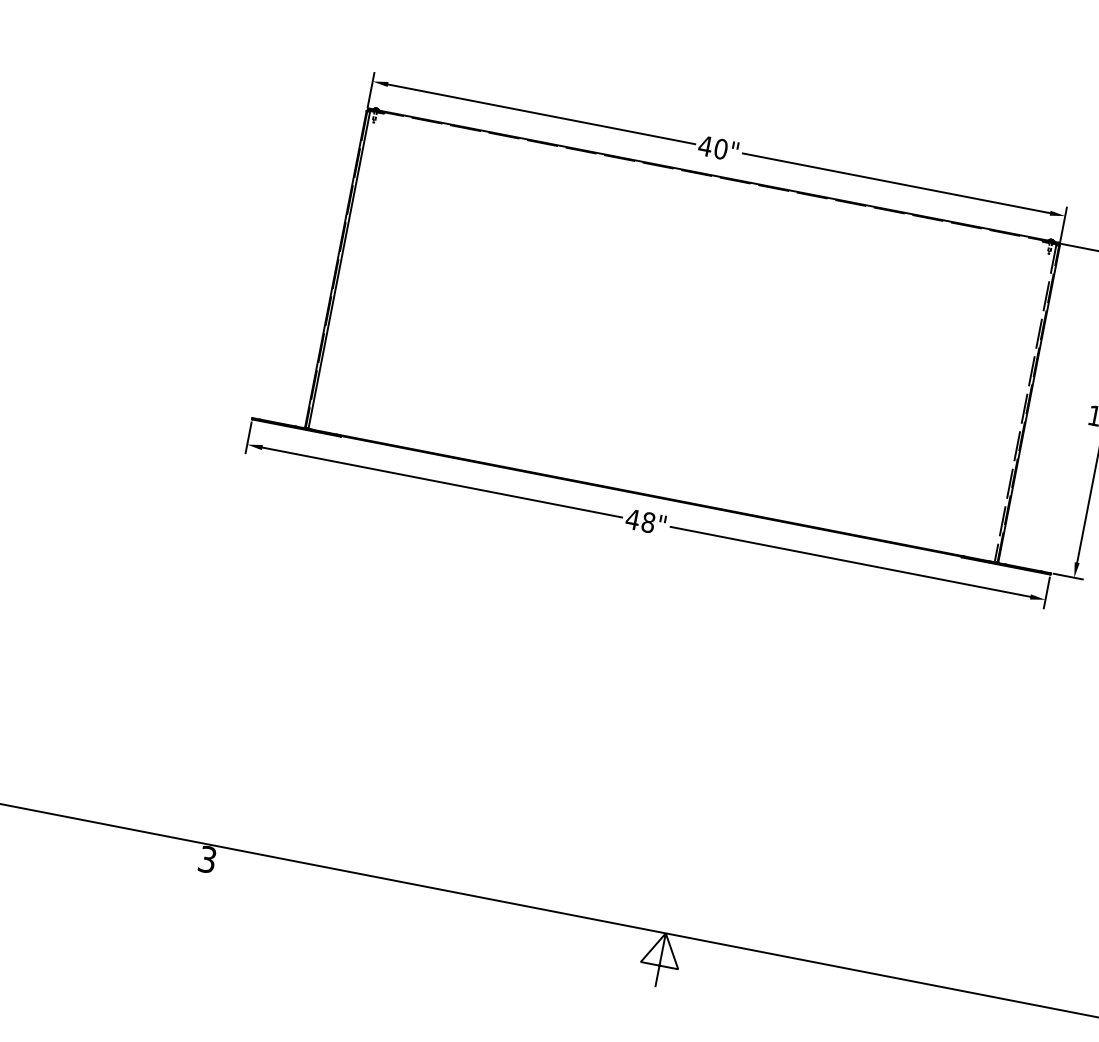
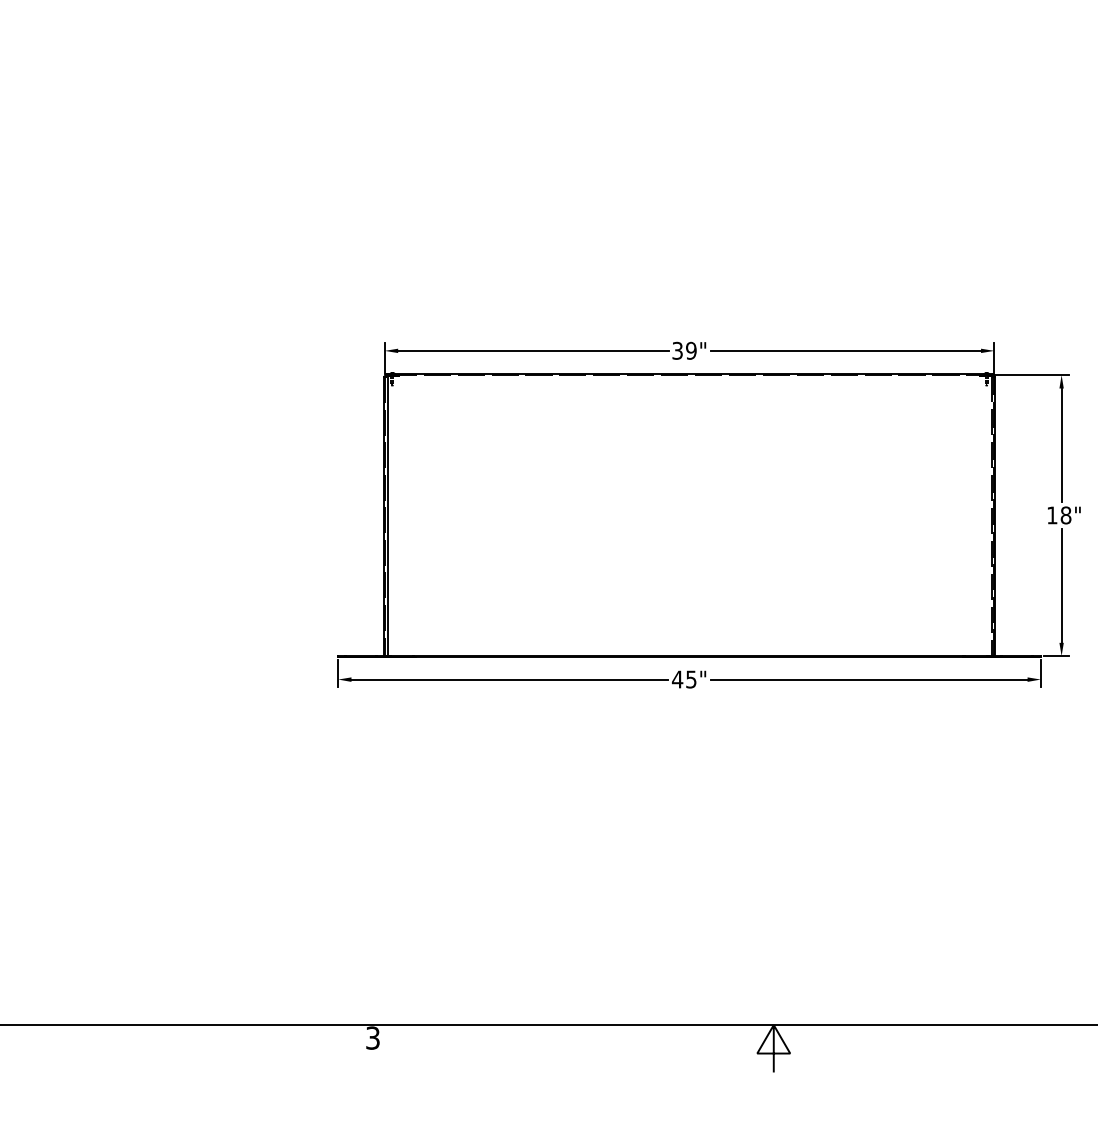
text: (712, 147) -> (683, 350), 40" -> 39"
text: (648, 522) -> (691, 679), 48" -> 45"

